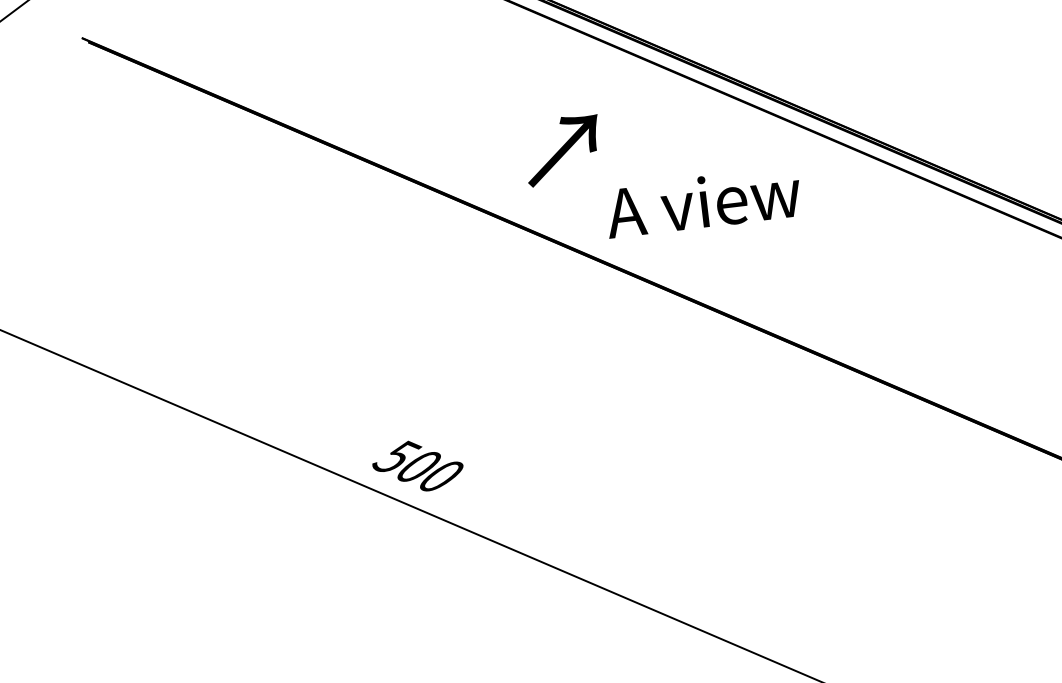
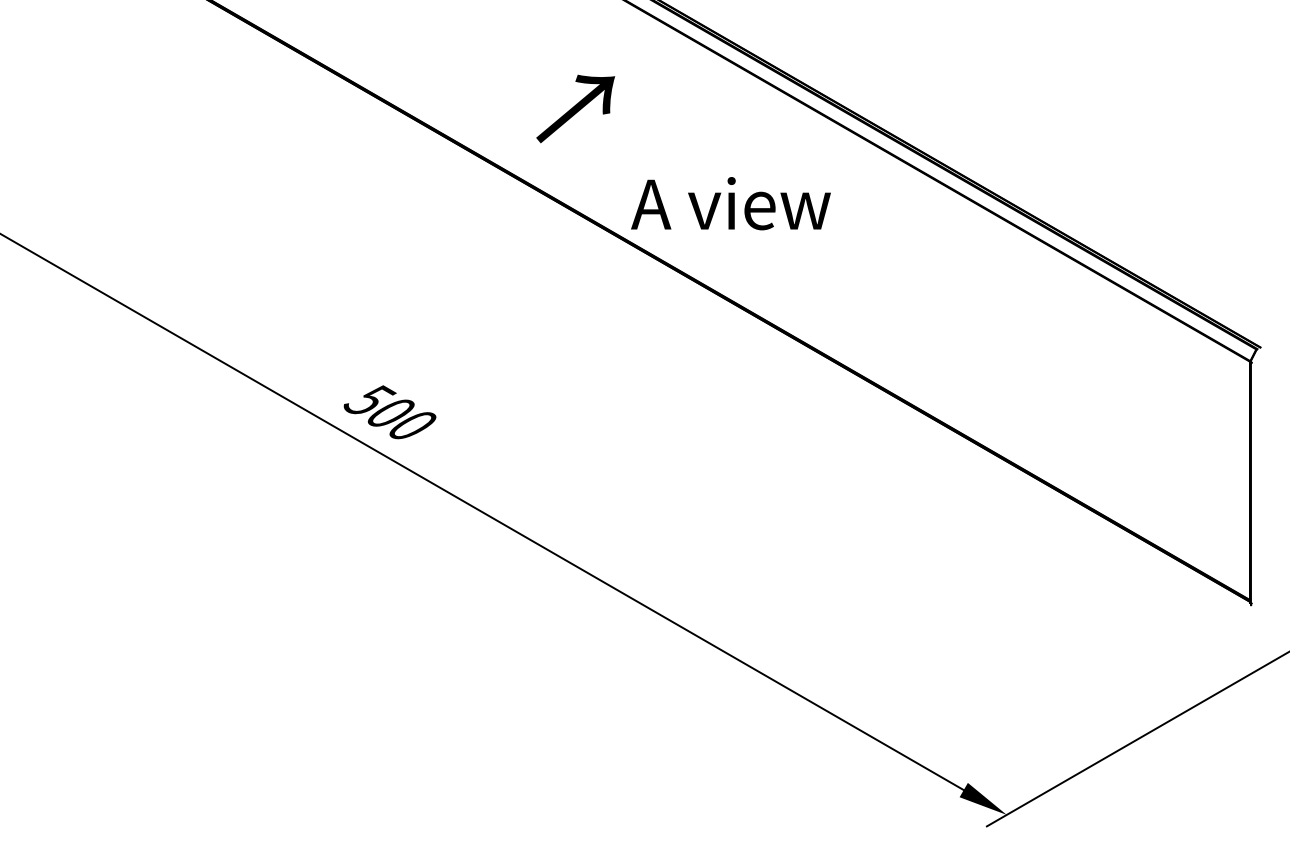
text: (702, 202) -> (730, 203), moved

